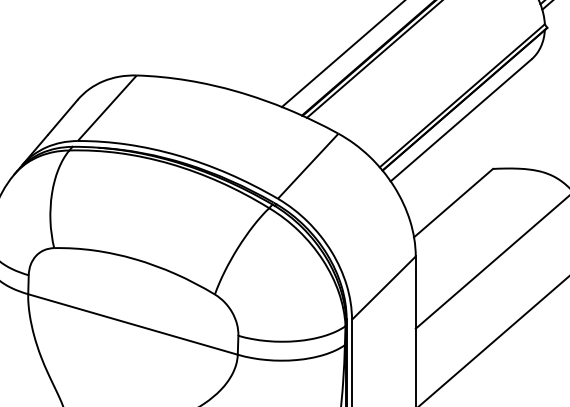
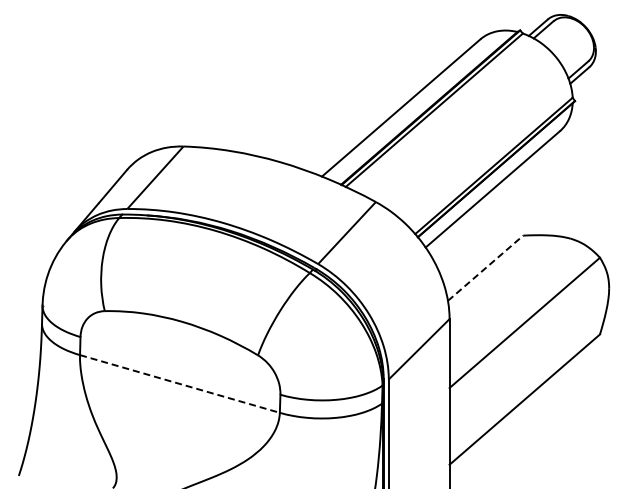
line: (453, 203) -> (485, 268), solid -> dashed
line: (132, 323) -> (179, 383), solid -> dashed

